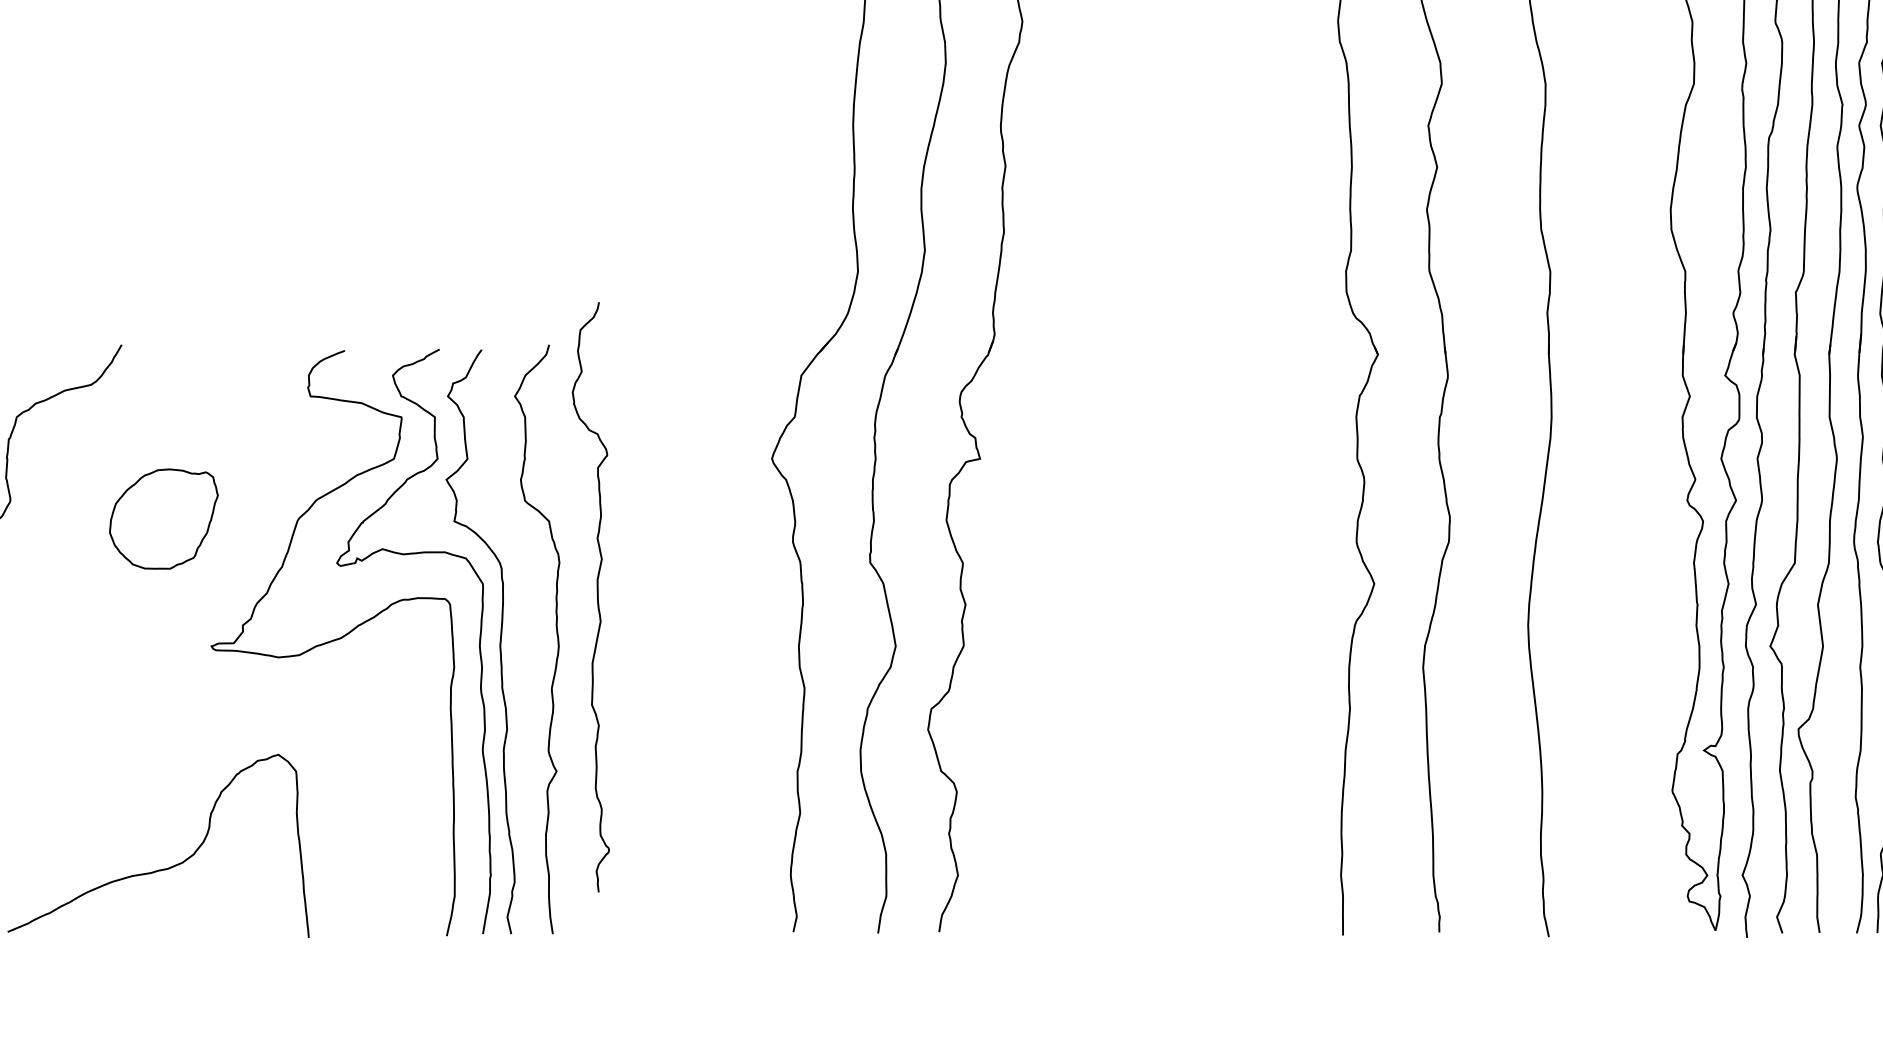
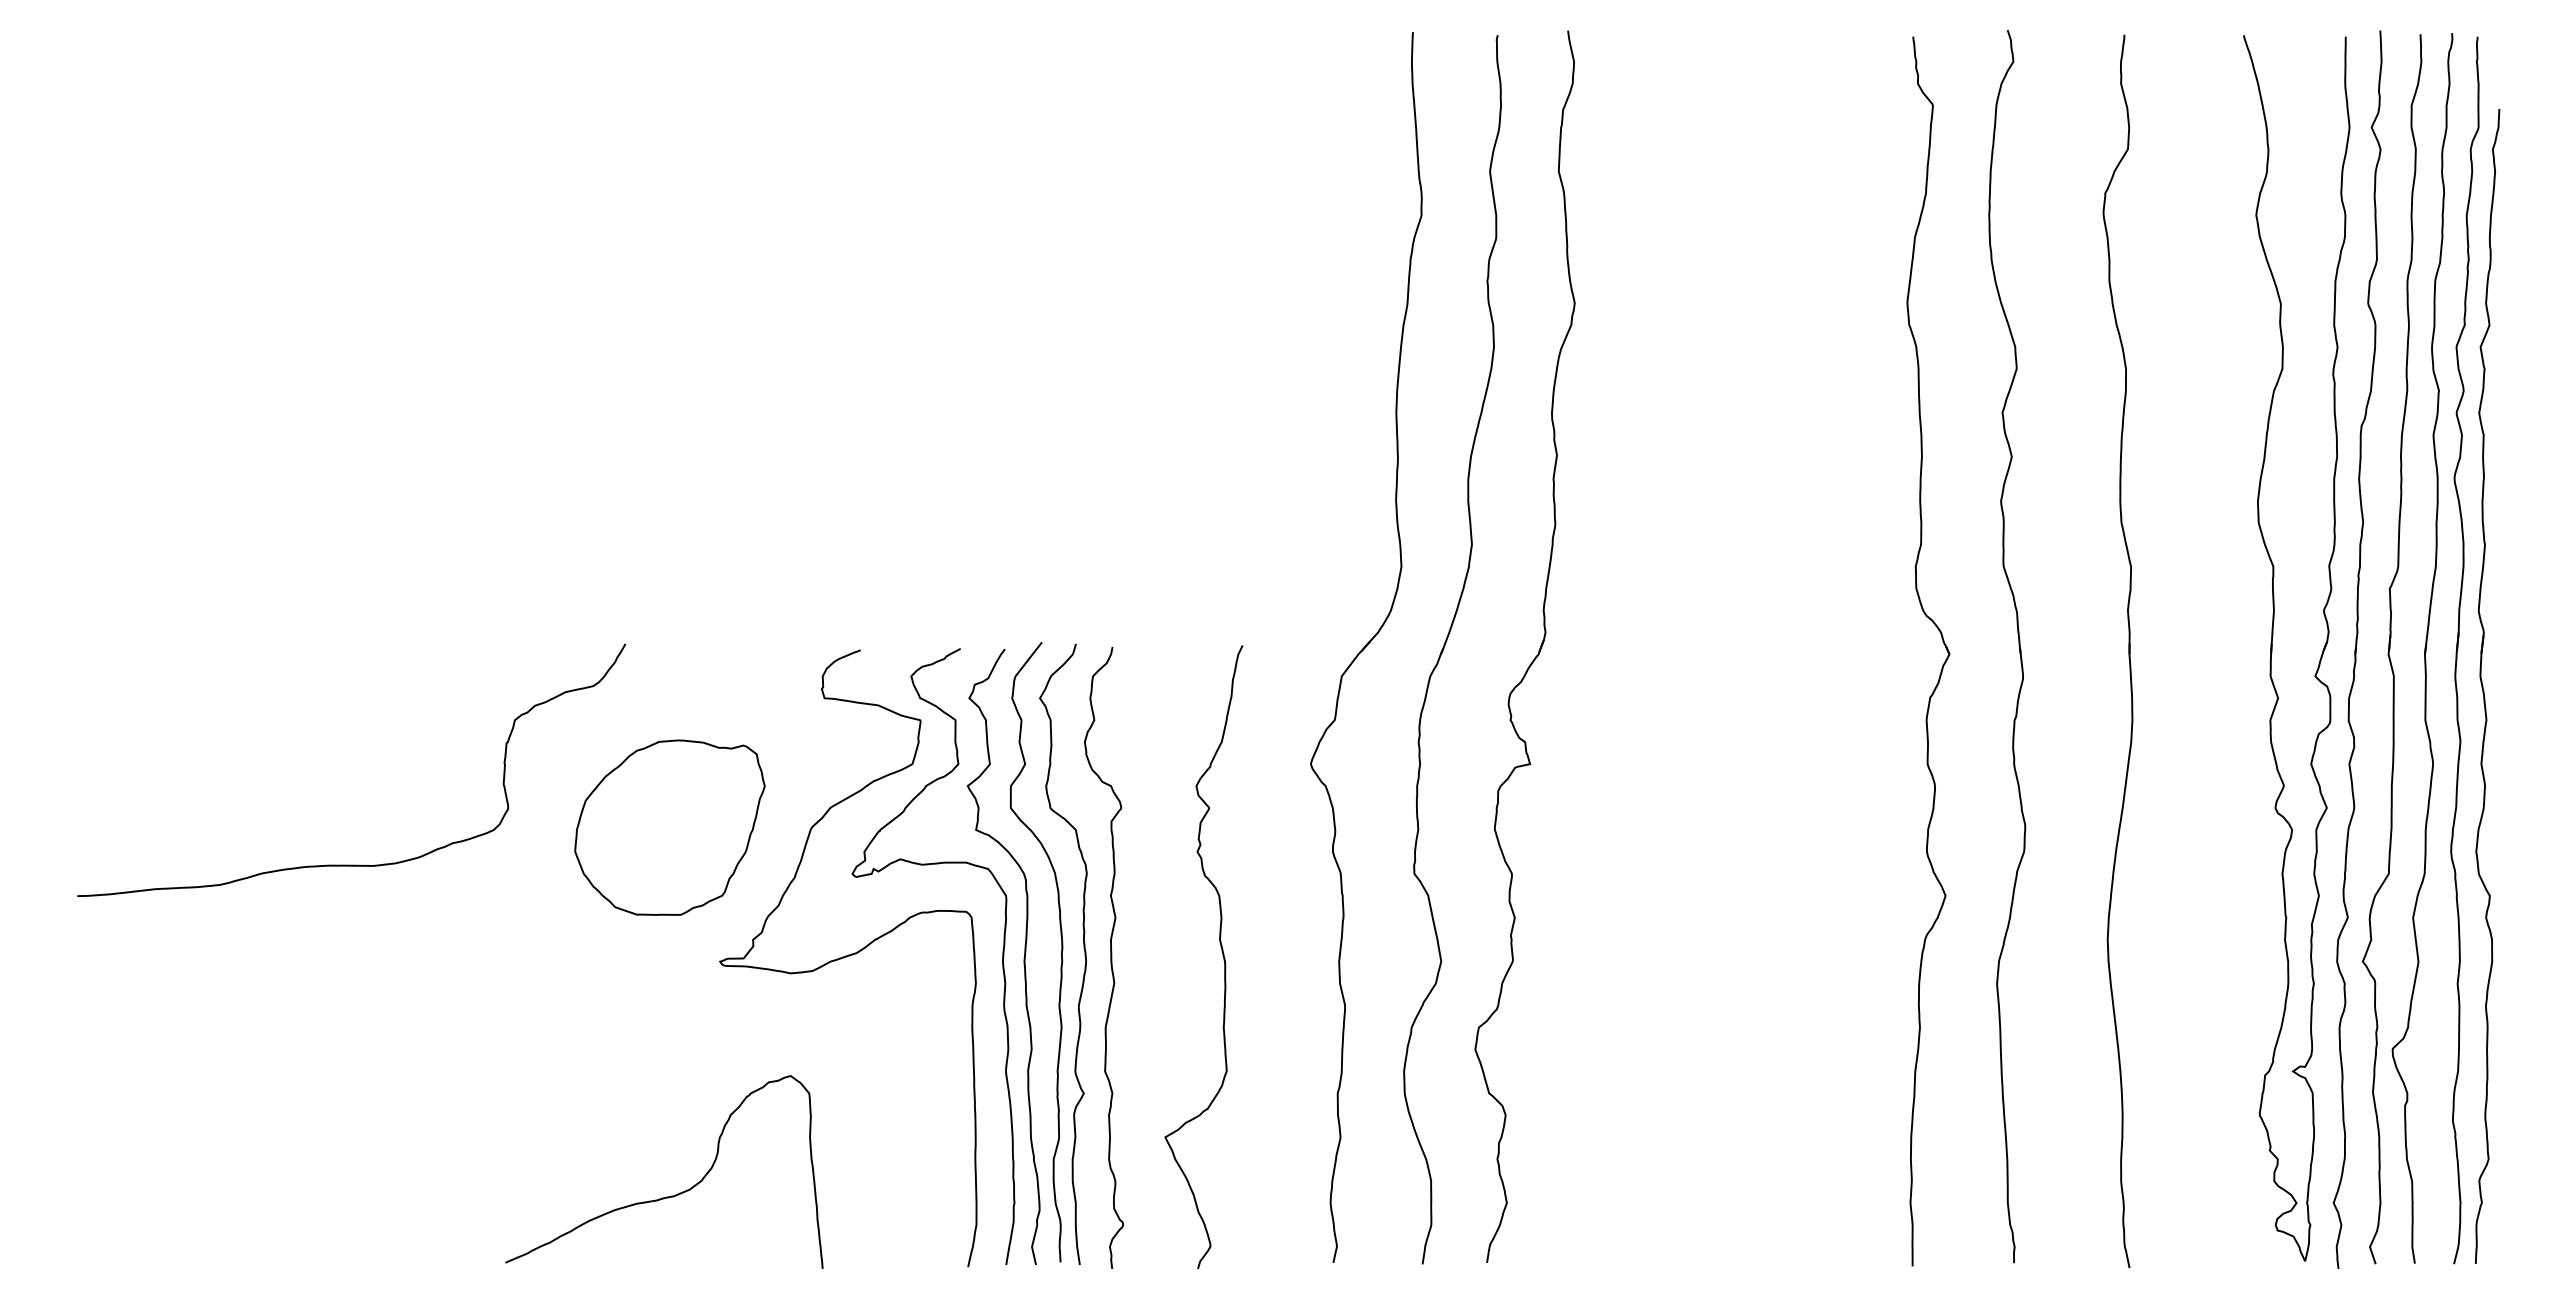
part: (163, 519) -> (669, 827), size x1.67
curve: (597, 596) -> (1110, 957), moved
curve: (687, 636) -> (1221, 951), added
curve: (535, 637) -> (1061, 952), added

